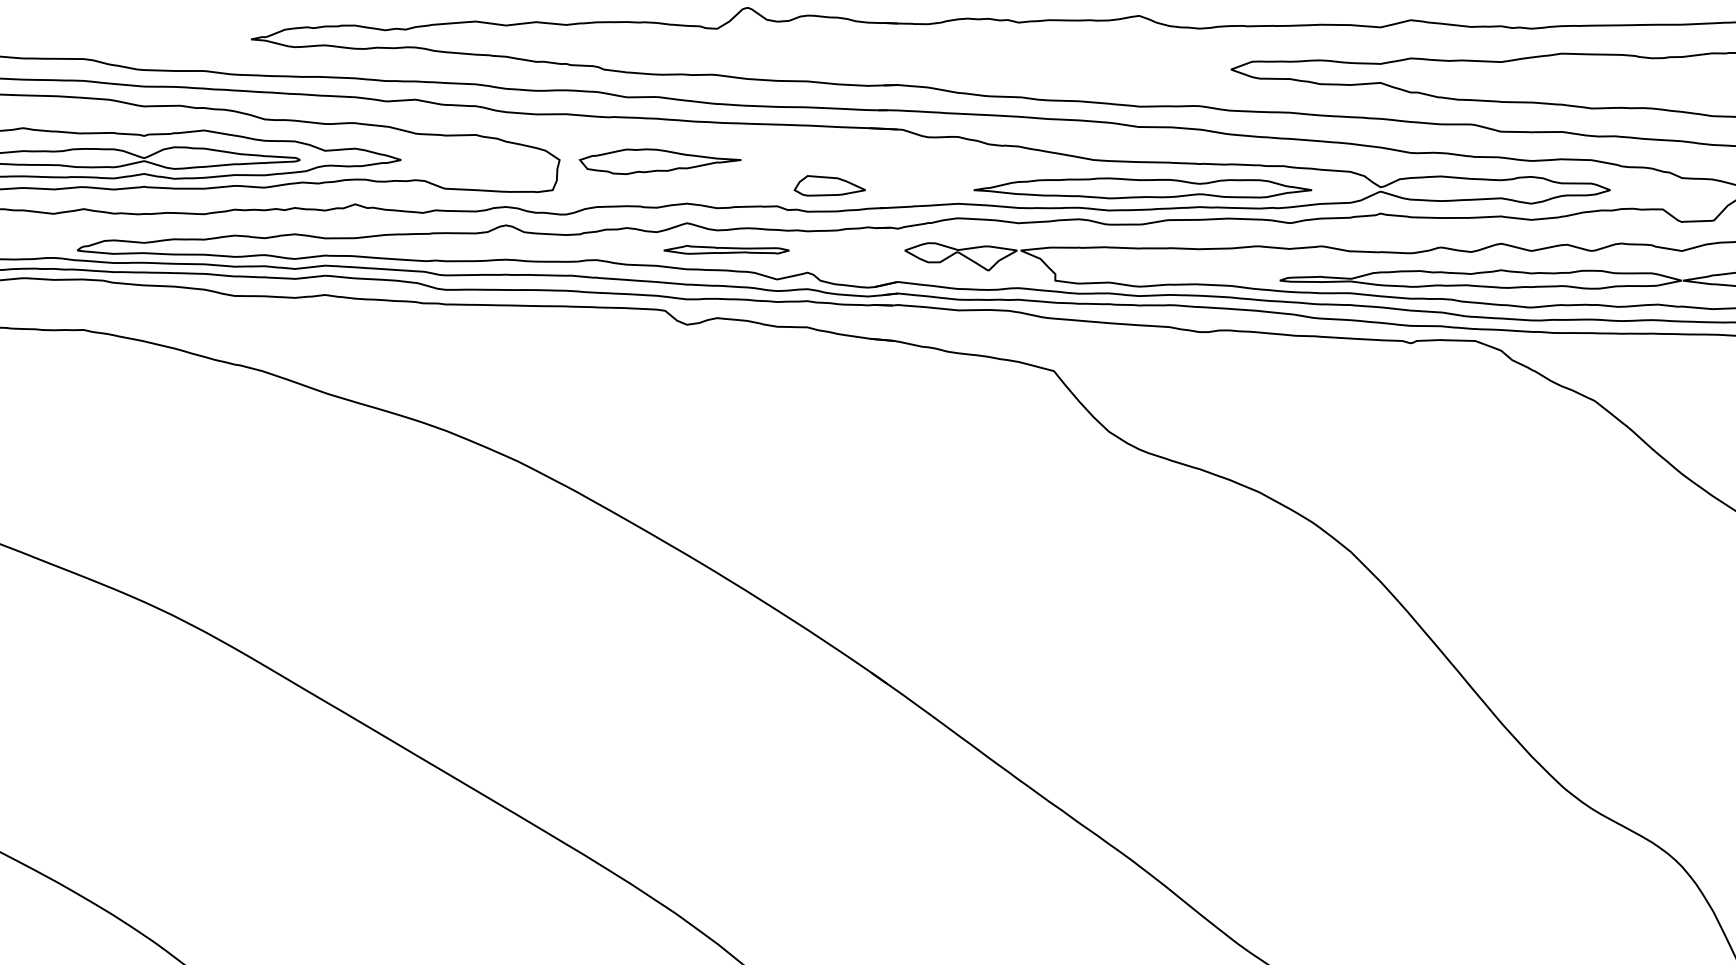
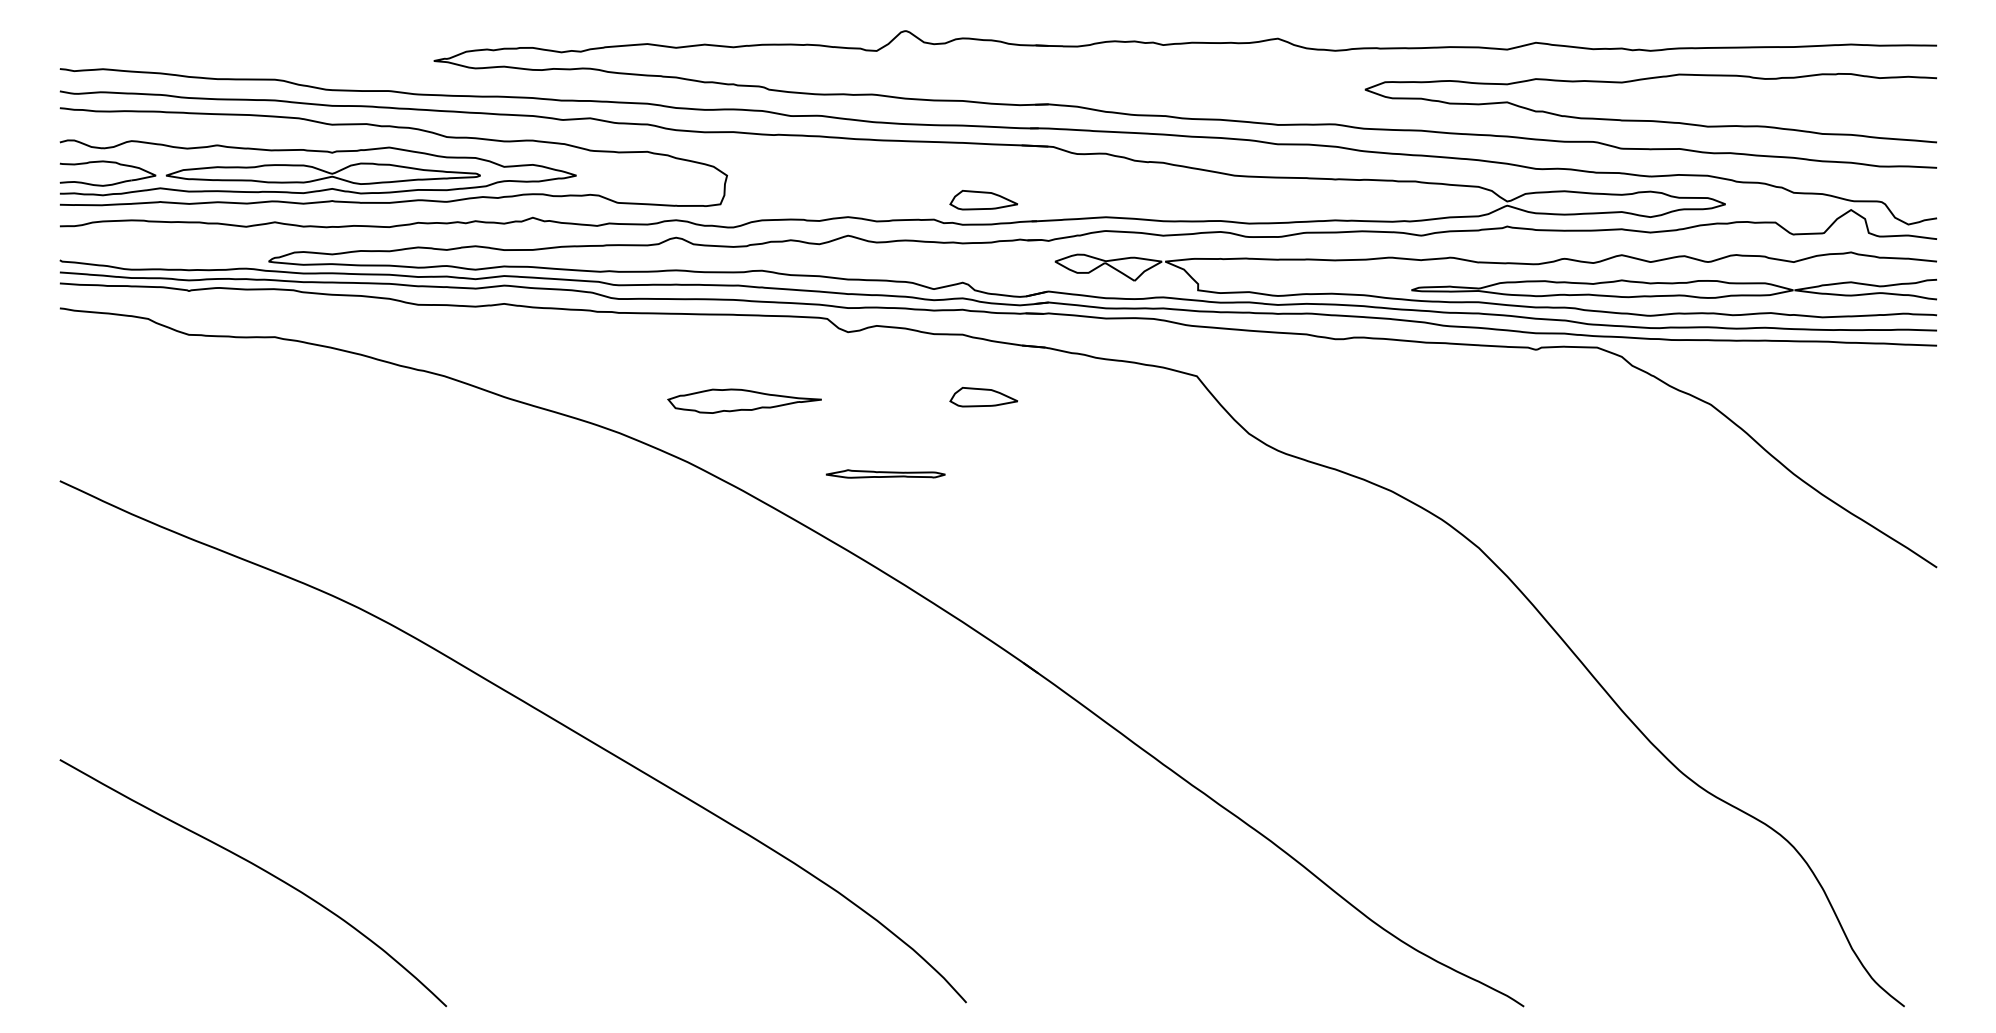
part: (660, 160) -> (744, 400), moved
part: (1143, 188) -> (1281, 202), removed
part: (726, 249) -> (885, 473), moved
part: (829, 393) -> (983, 397), added

